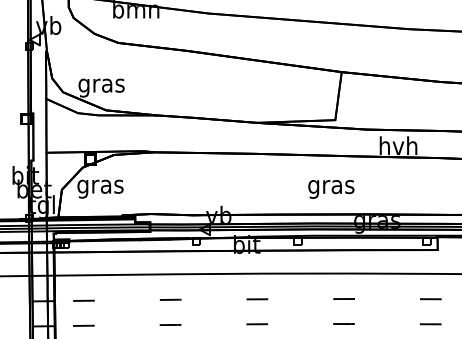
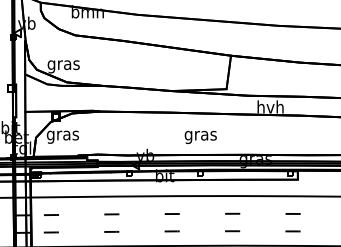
text: (330, 188) -> (200, 136), moved

